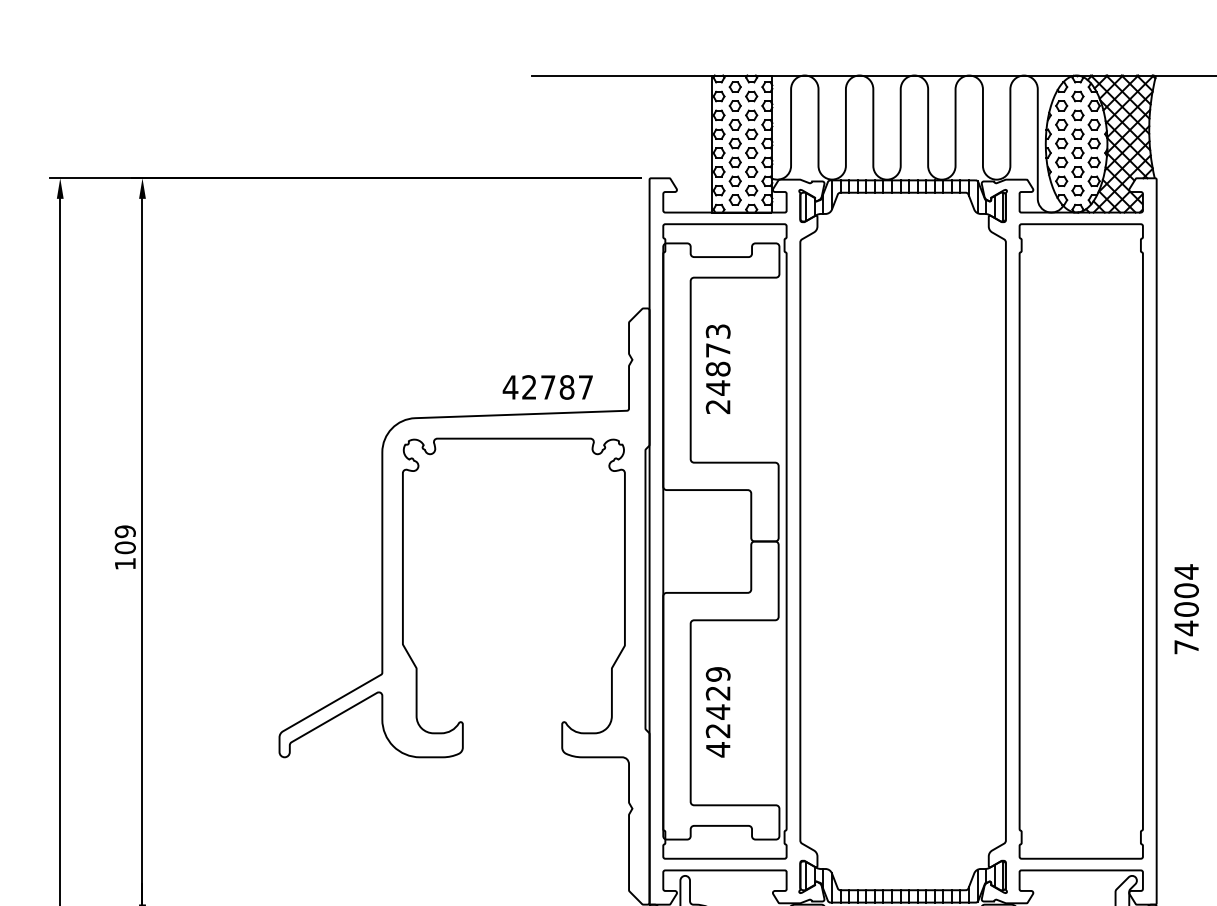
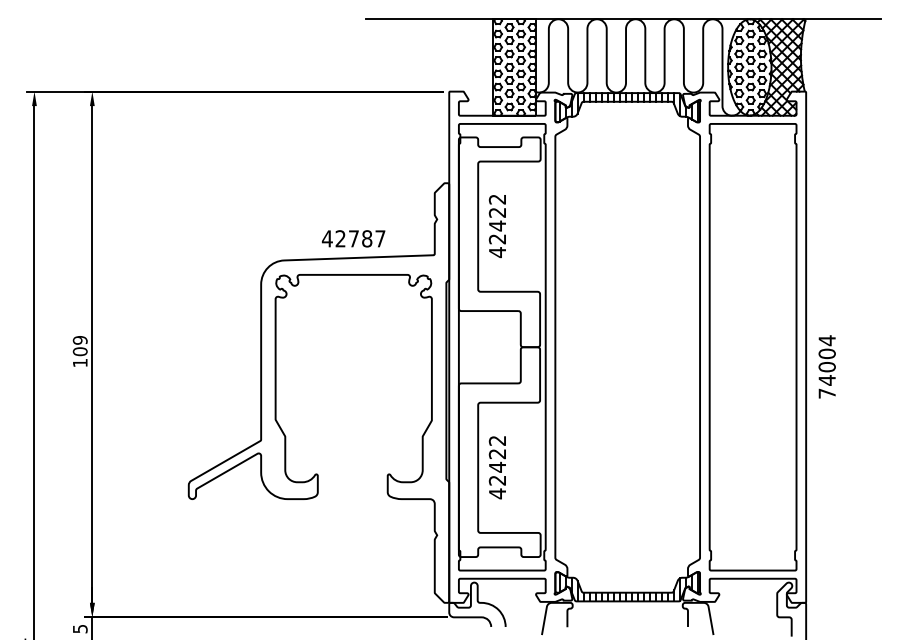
text: (718, 369) -> (497, 226), 24873 -> 42422
text: (547, 386) -> (353, 238), moved
text: (1185, 608) -> (826, 366), moved
text: (718, 673) -> (497, 440), 42429 -> 42422

